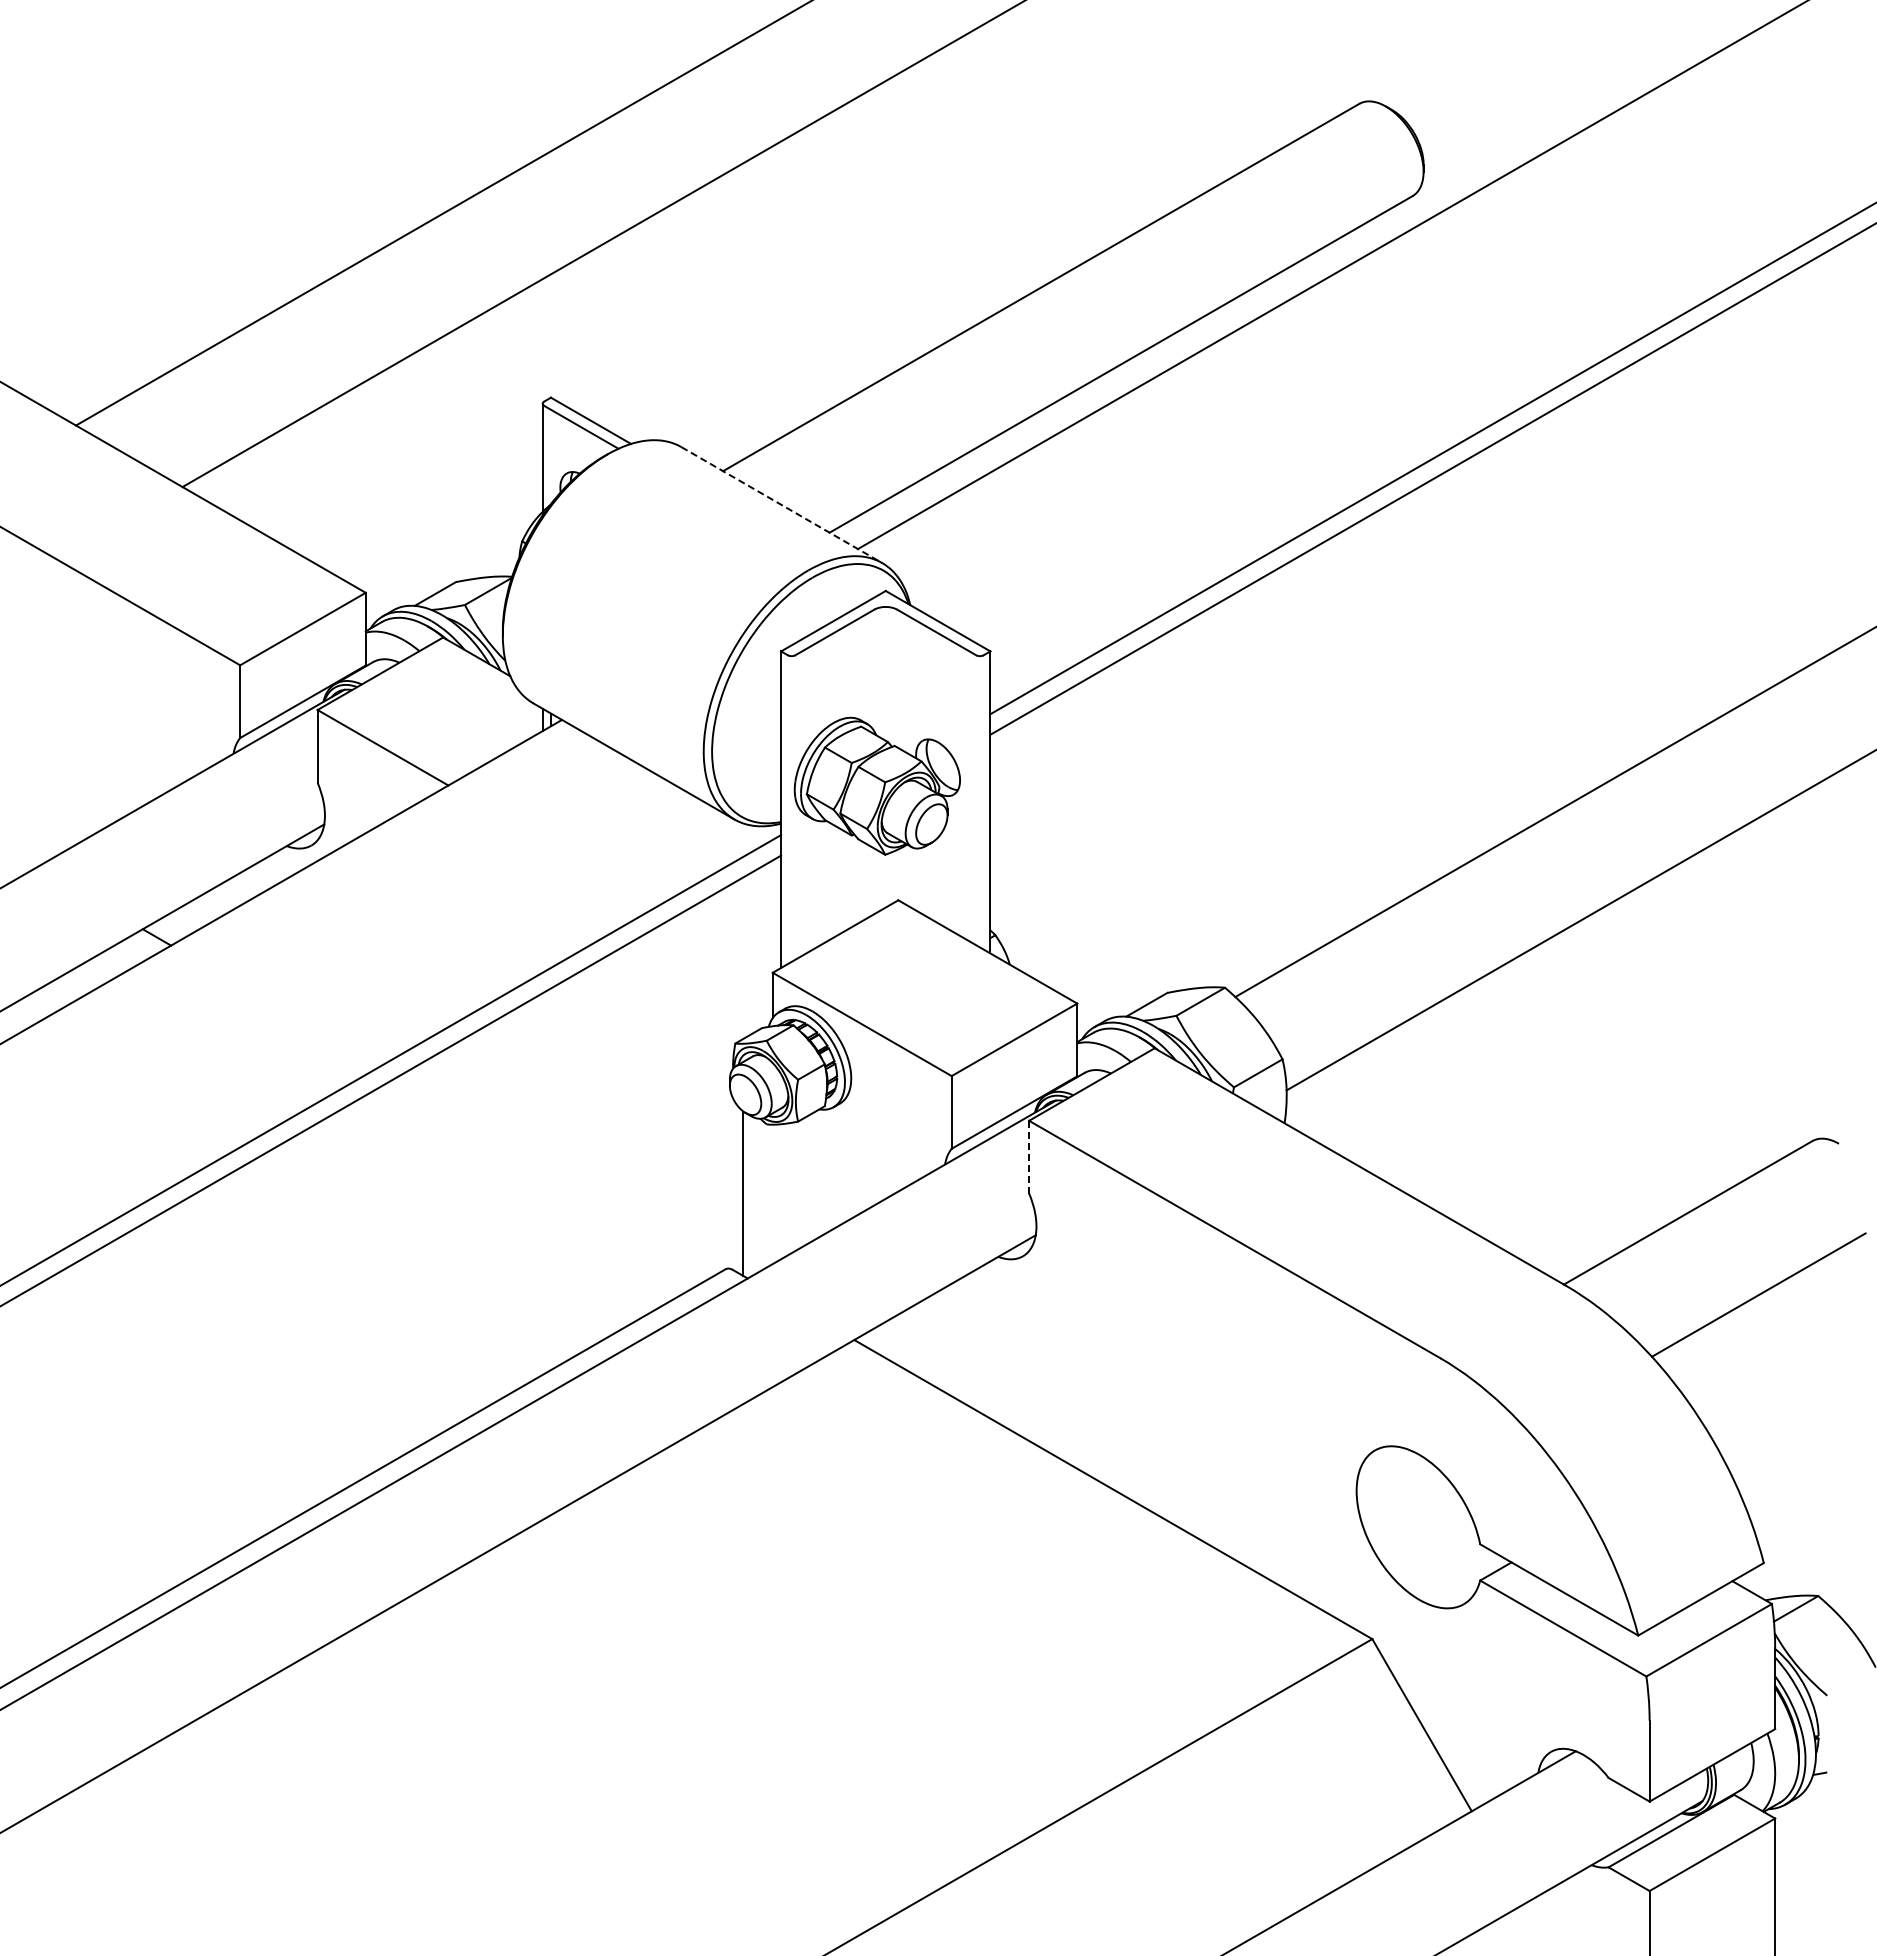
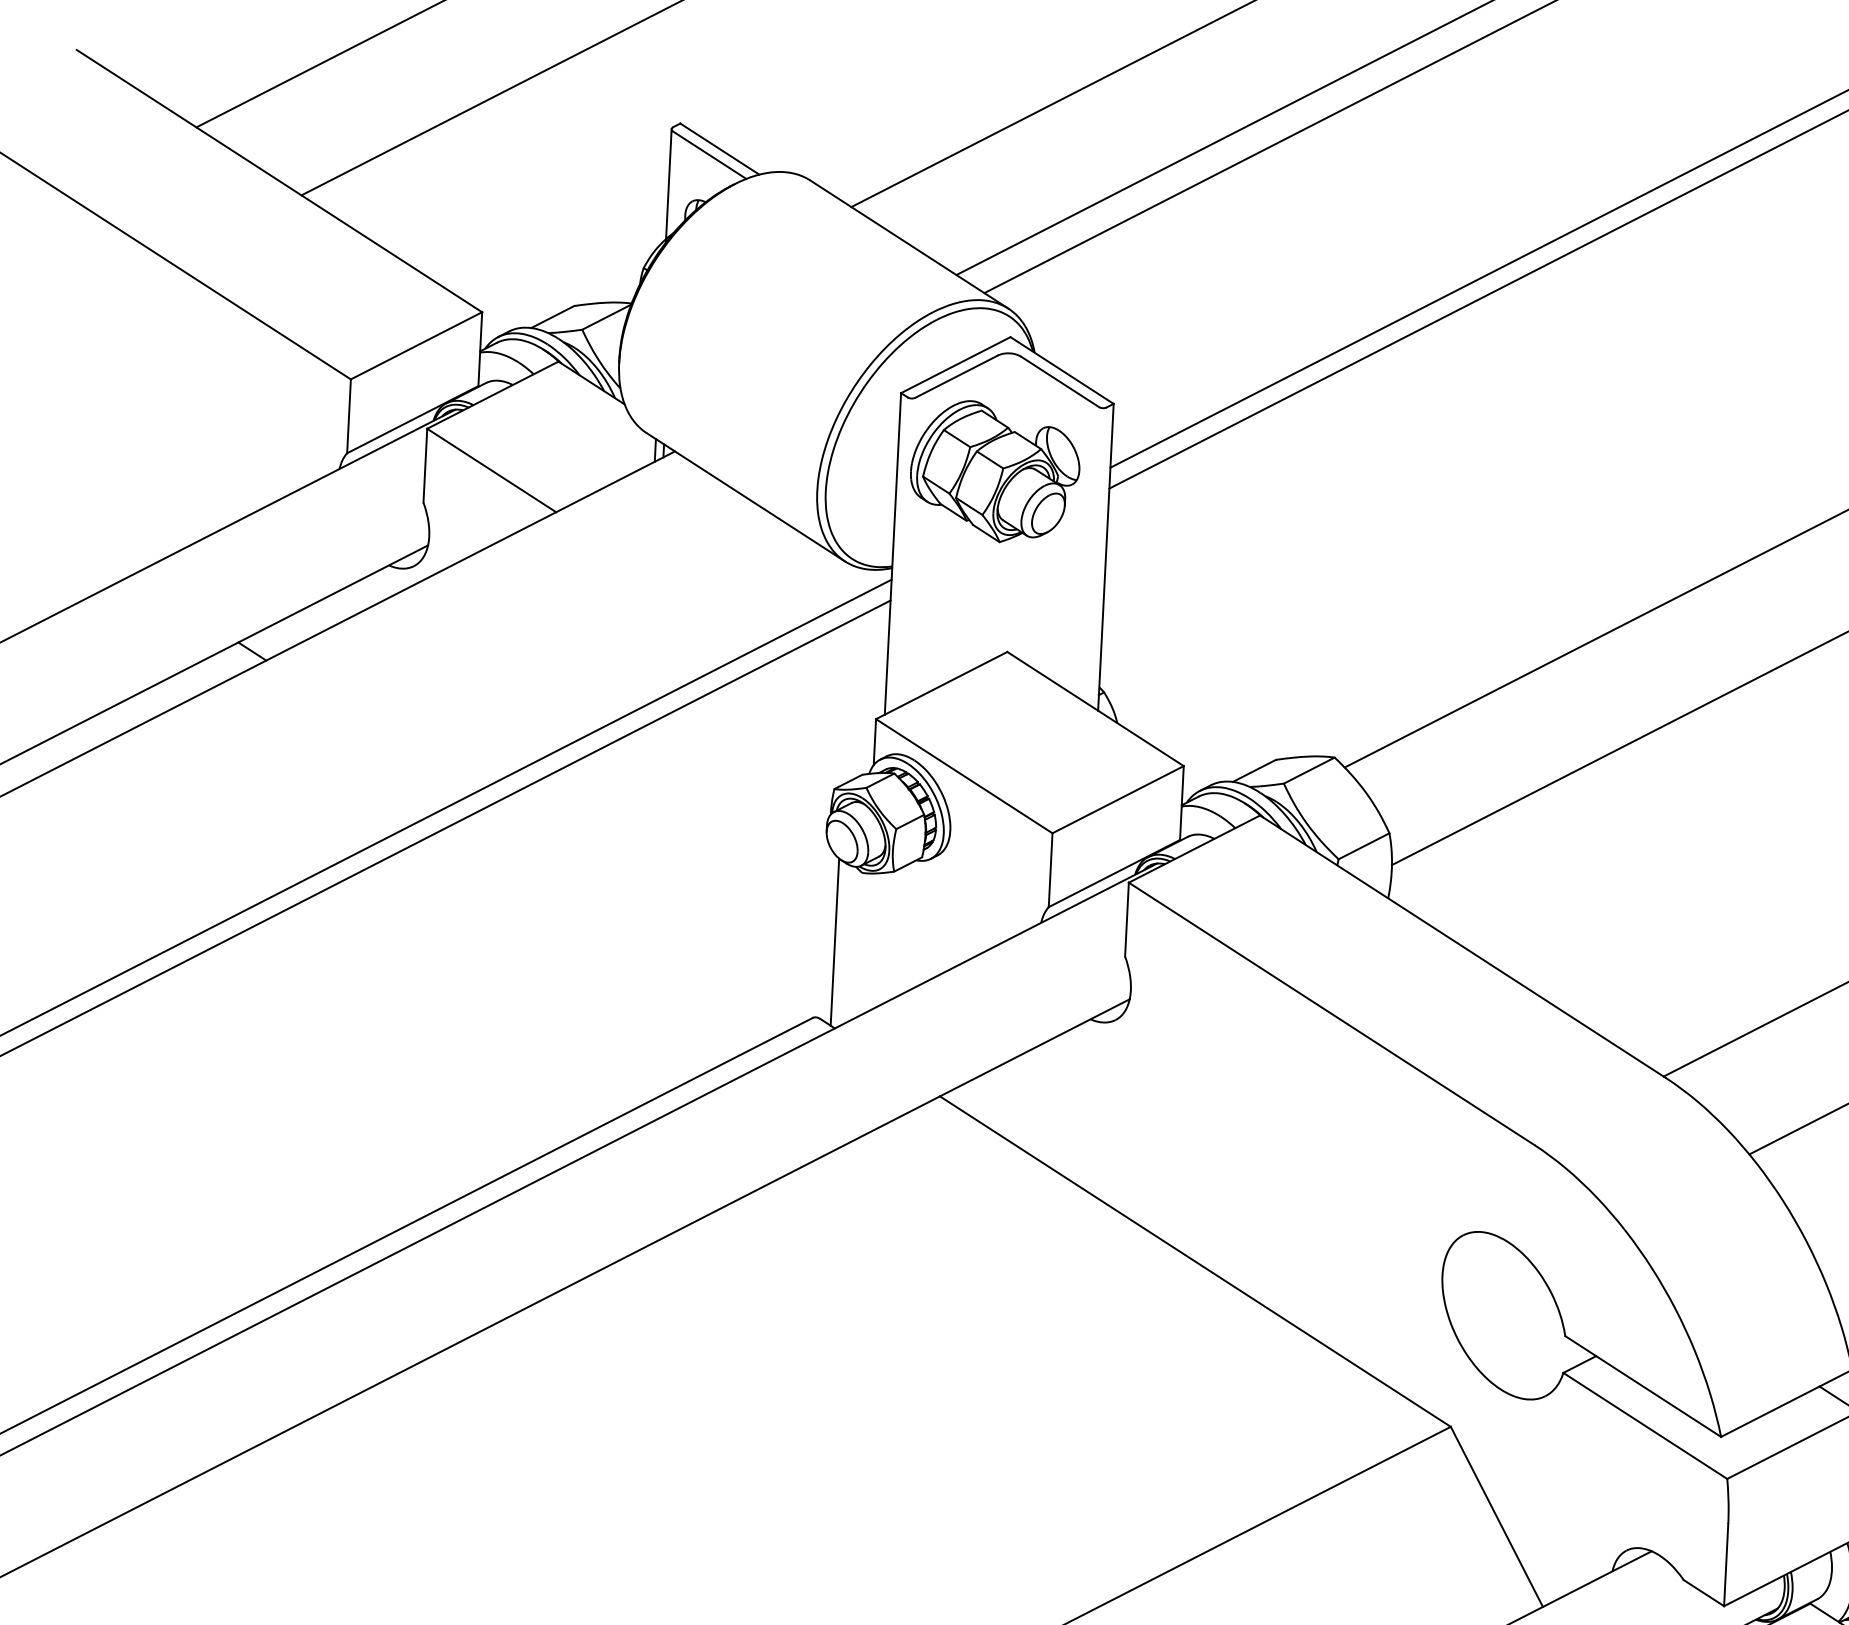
line: (781, 505) -> (908, 244), dashed -> solid
part: (876, 785) -> (994, 471), moved
line: (1029, 1157) -> (1127, 919), dashed -> solid

